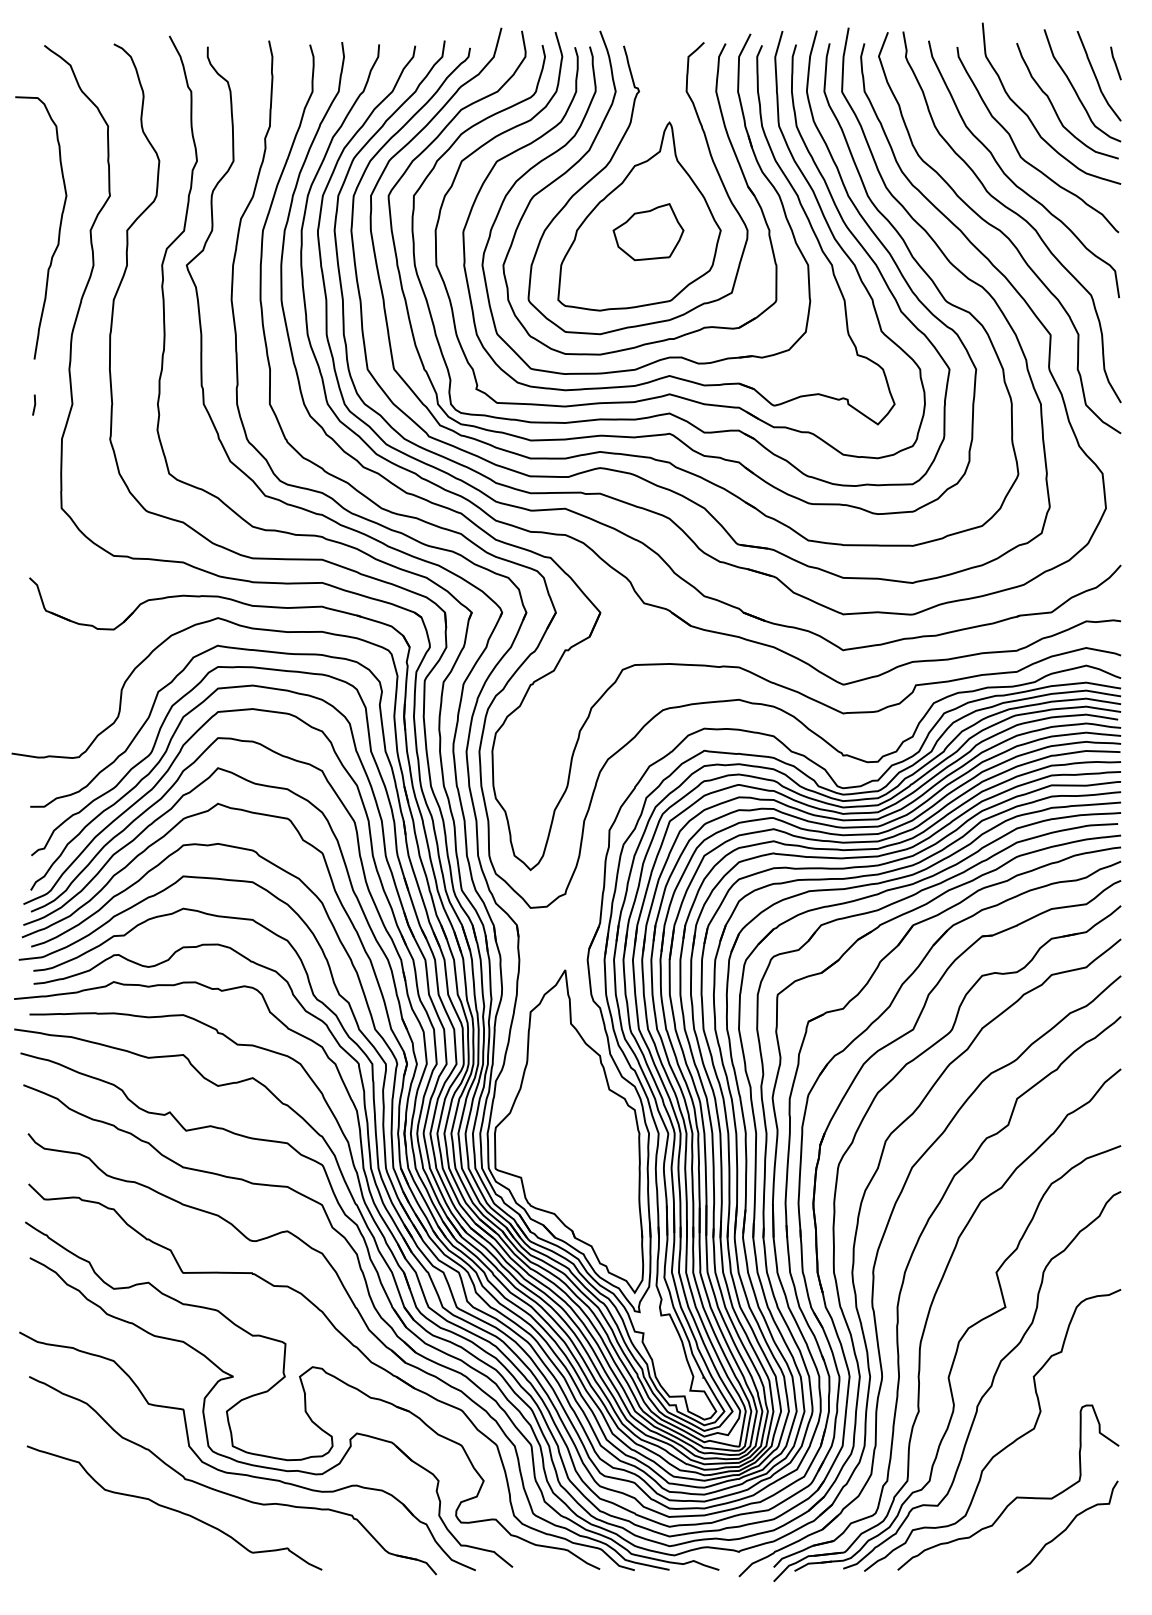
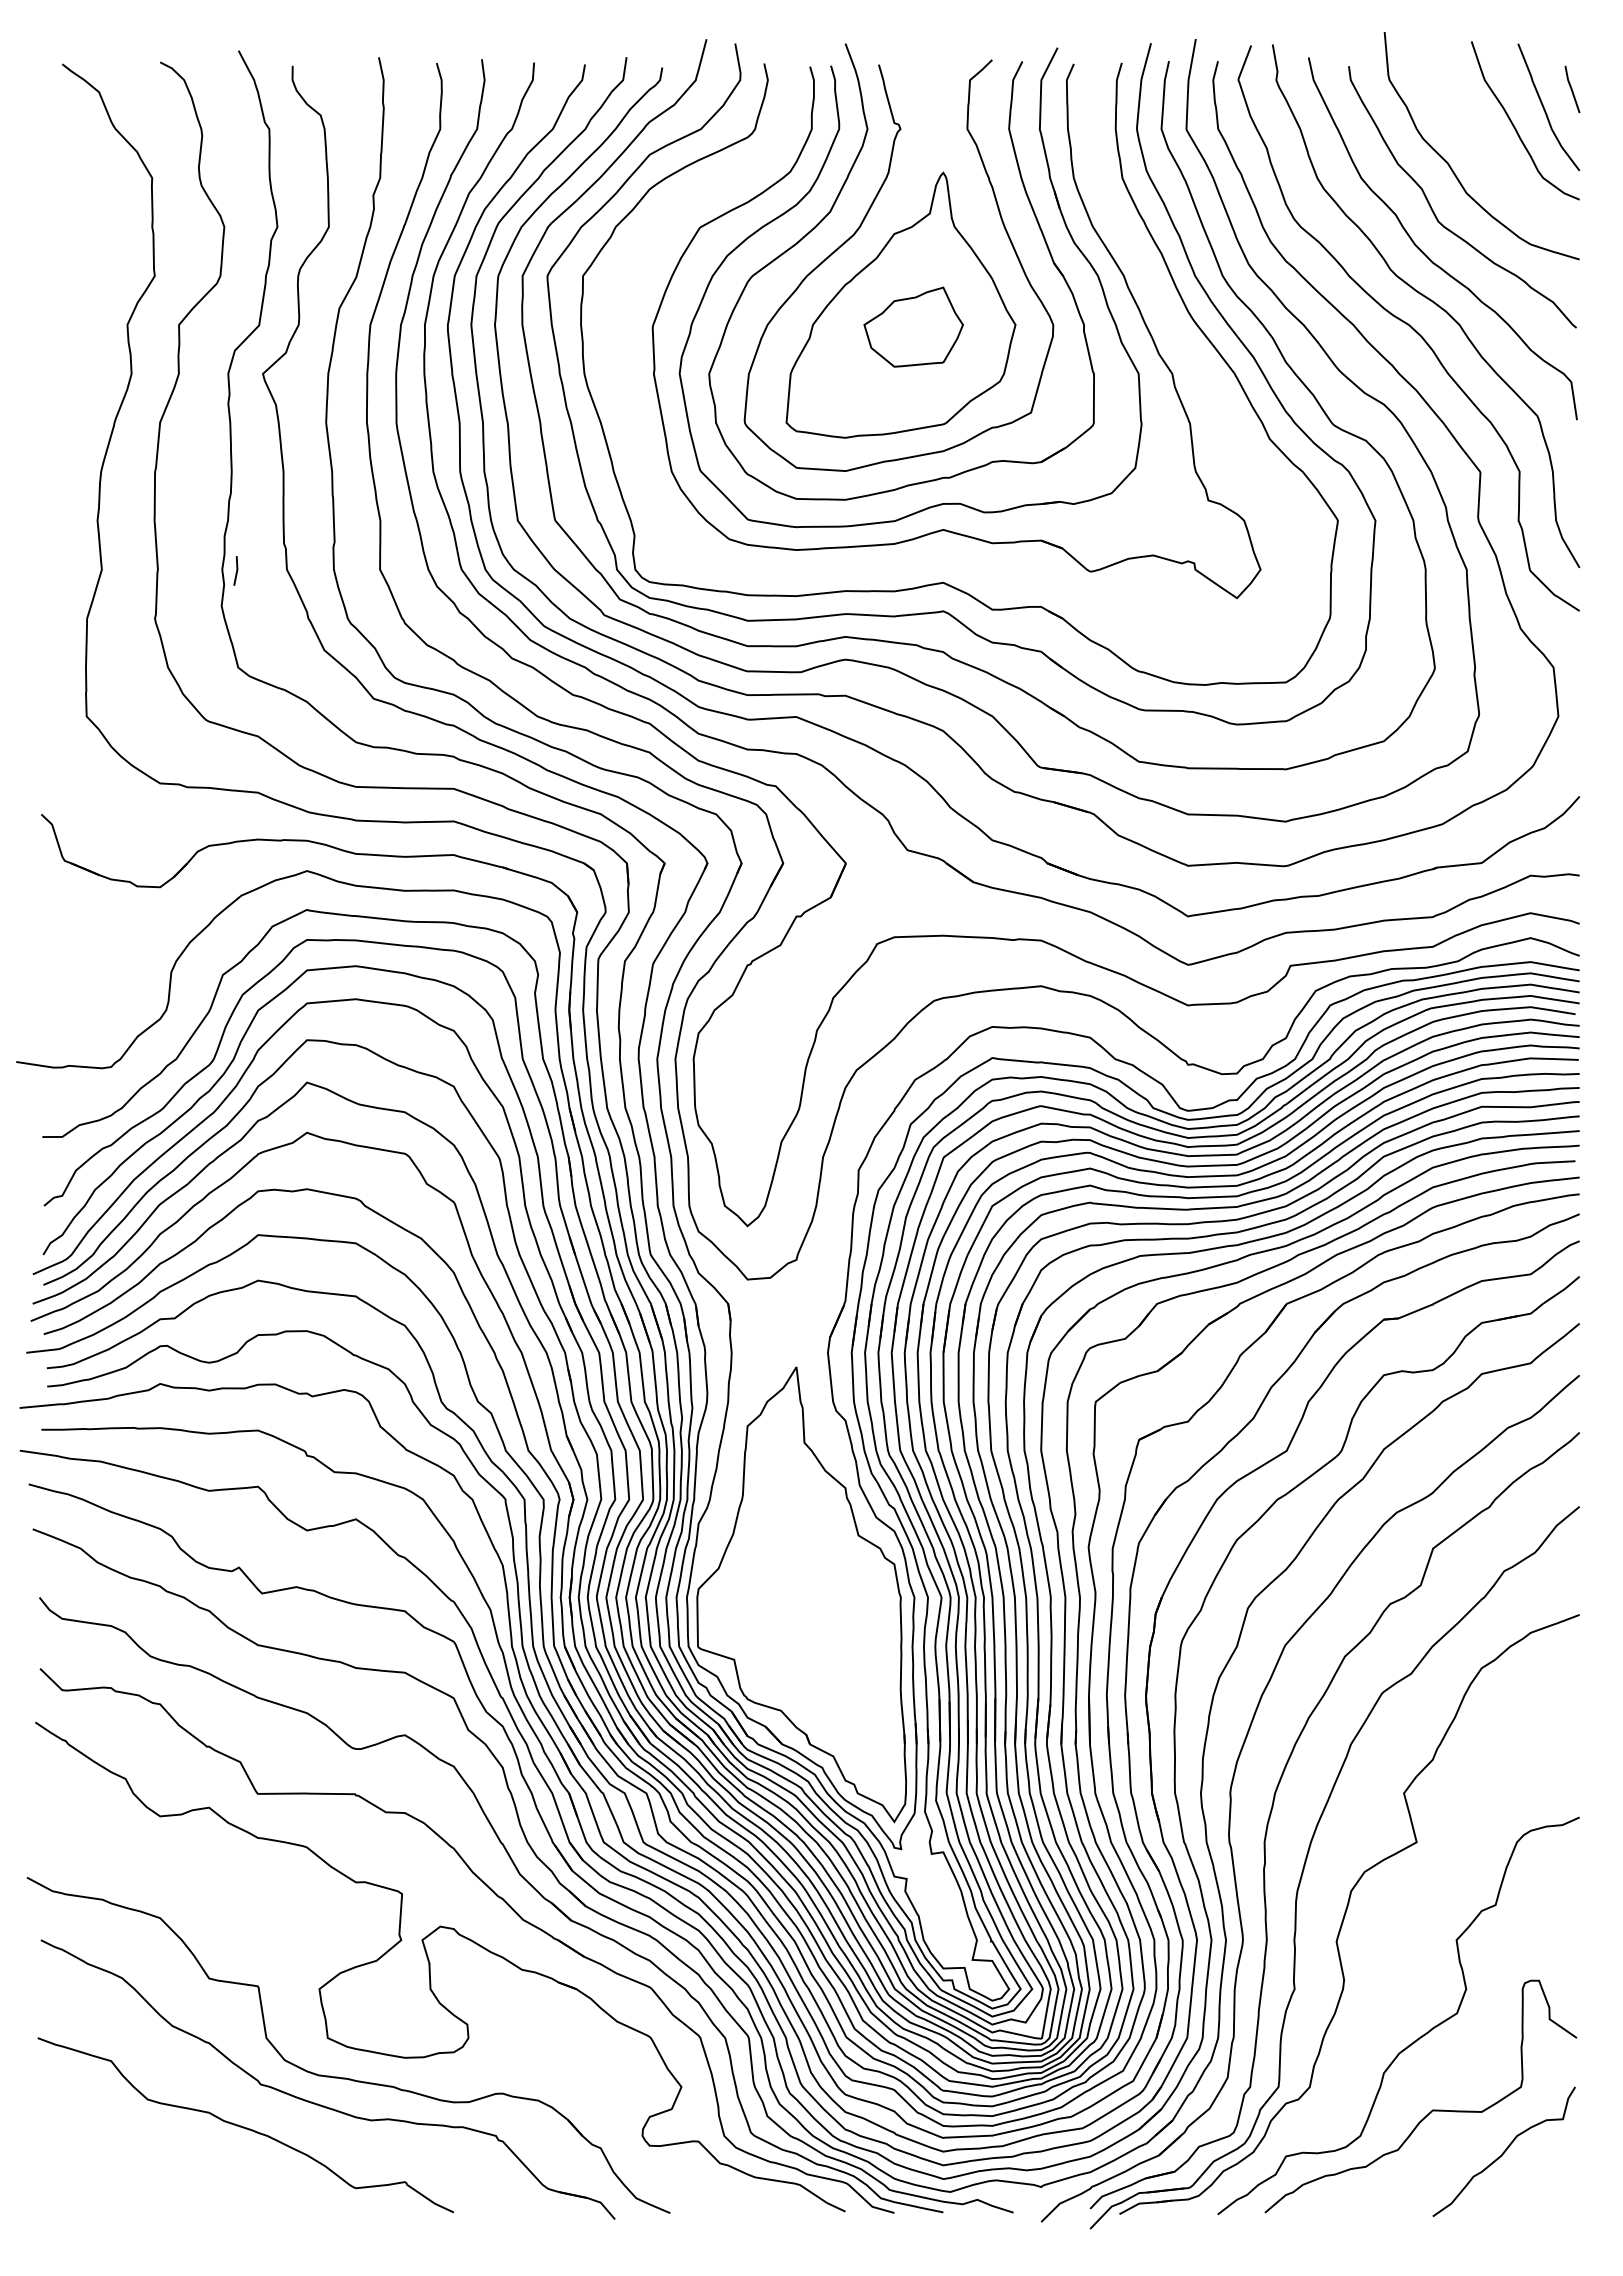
curve: (1054, 107) -> (1485, 151), removed
part: (800, 172) -> (1128, 243), removed
curve: (58, 232) -> (82, 327), removed
line: (34, 404) -> (236, 570), moved
part: (233, 1377) -> (328, 1941), removed
curve: (991, 1381) -> (1397, 1947), removed

